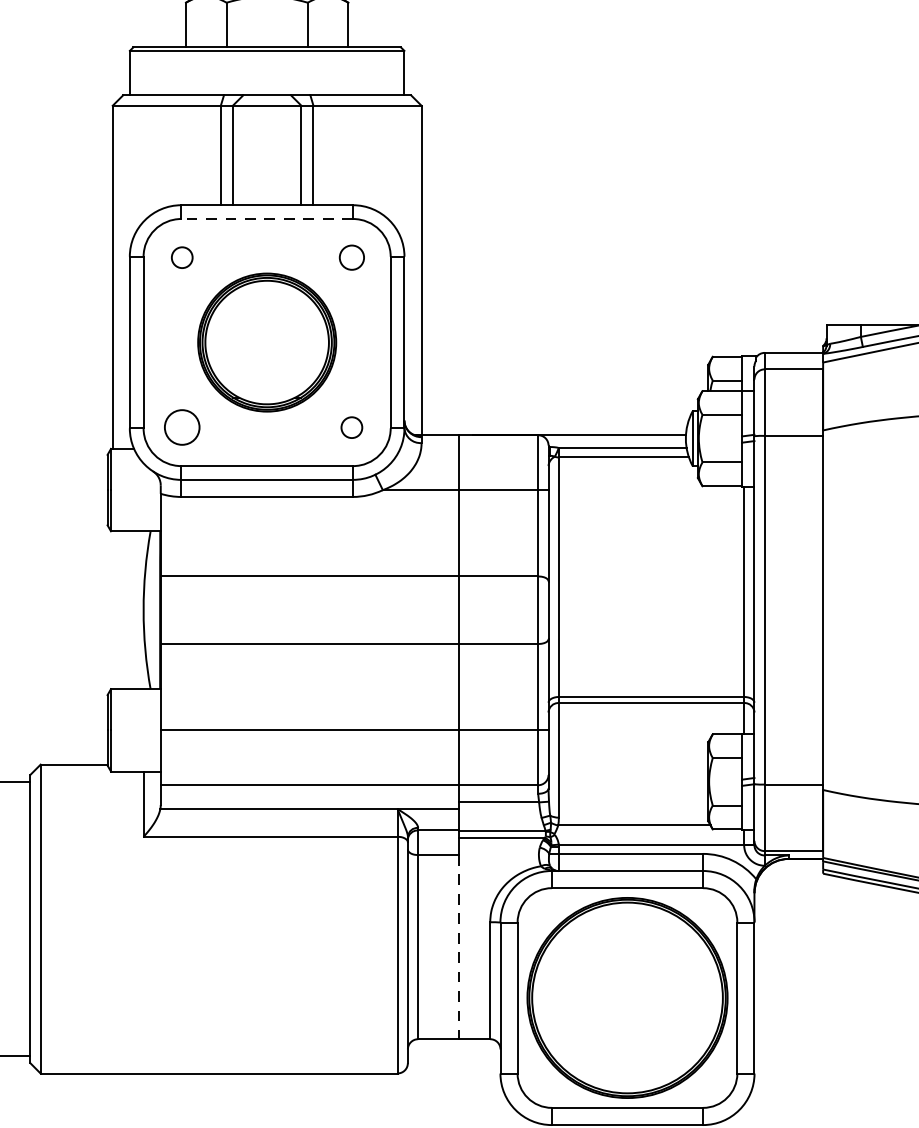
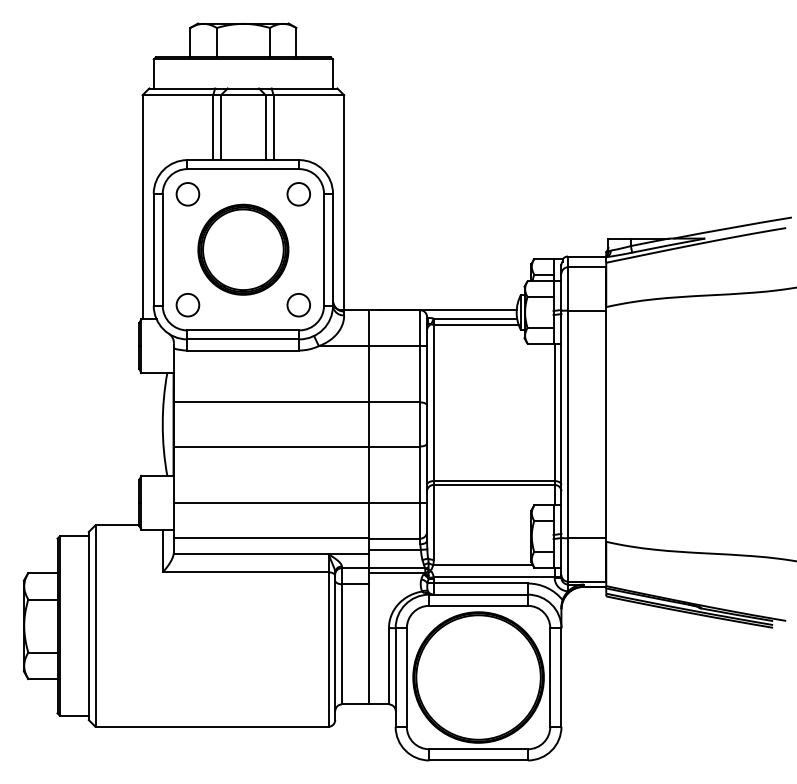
line: (265, 219) -> (242, 169), dashed -> solid
circle: (181, 257) -> (187, 194), size x1.67
circle: (351, 257) -> (298, 194), size x1.43
circle: (351, 427) -> (298, 305), size x1.67
line: (458, 947) -> (368, 644), dashed -> solid

